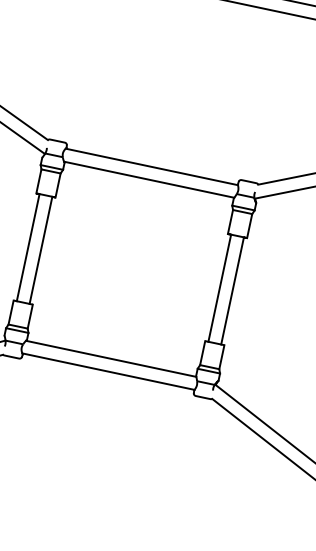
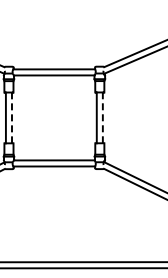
line: (40, 249) -> (11, 117), solid -> dashed
line: (231, 289) -> (102, 117), solid -> dashed

